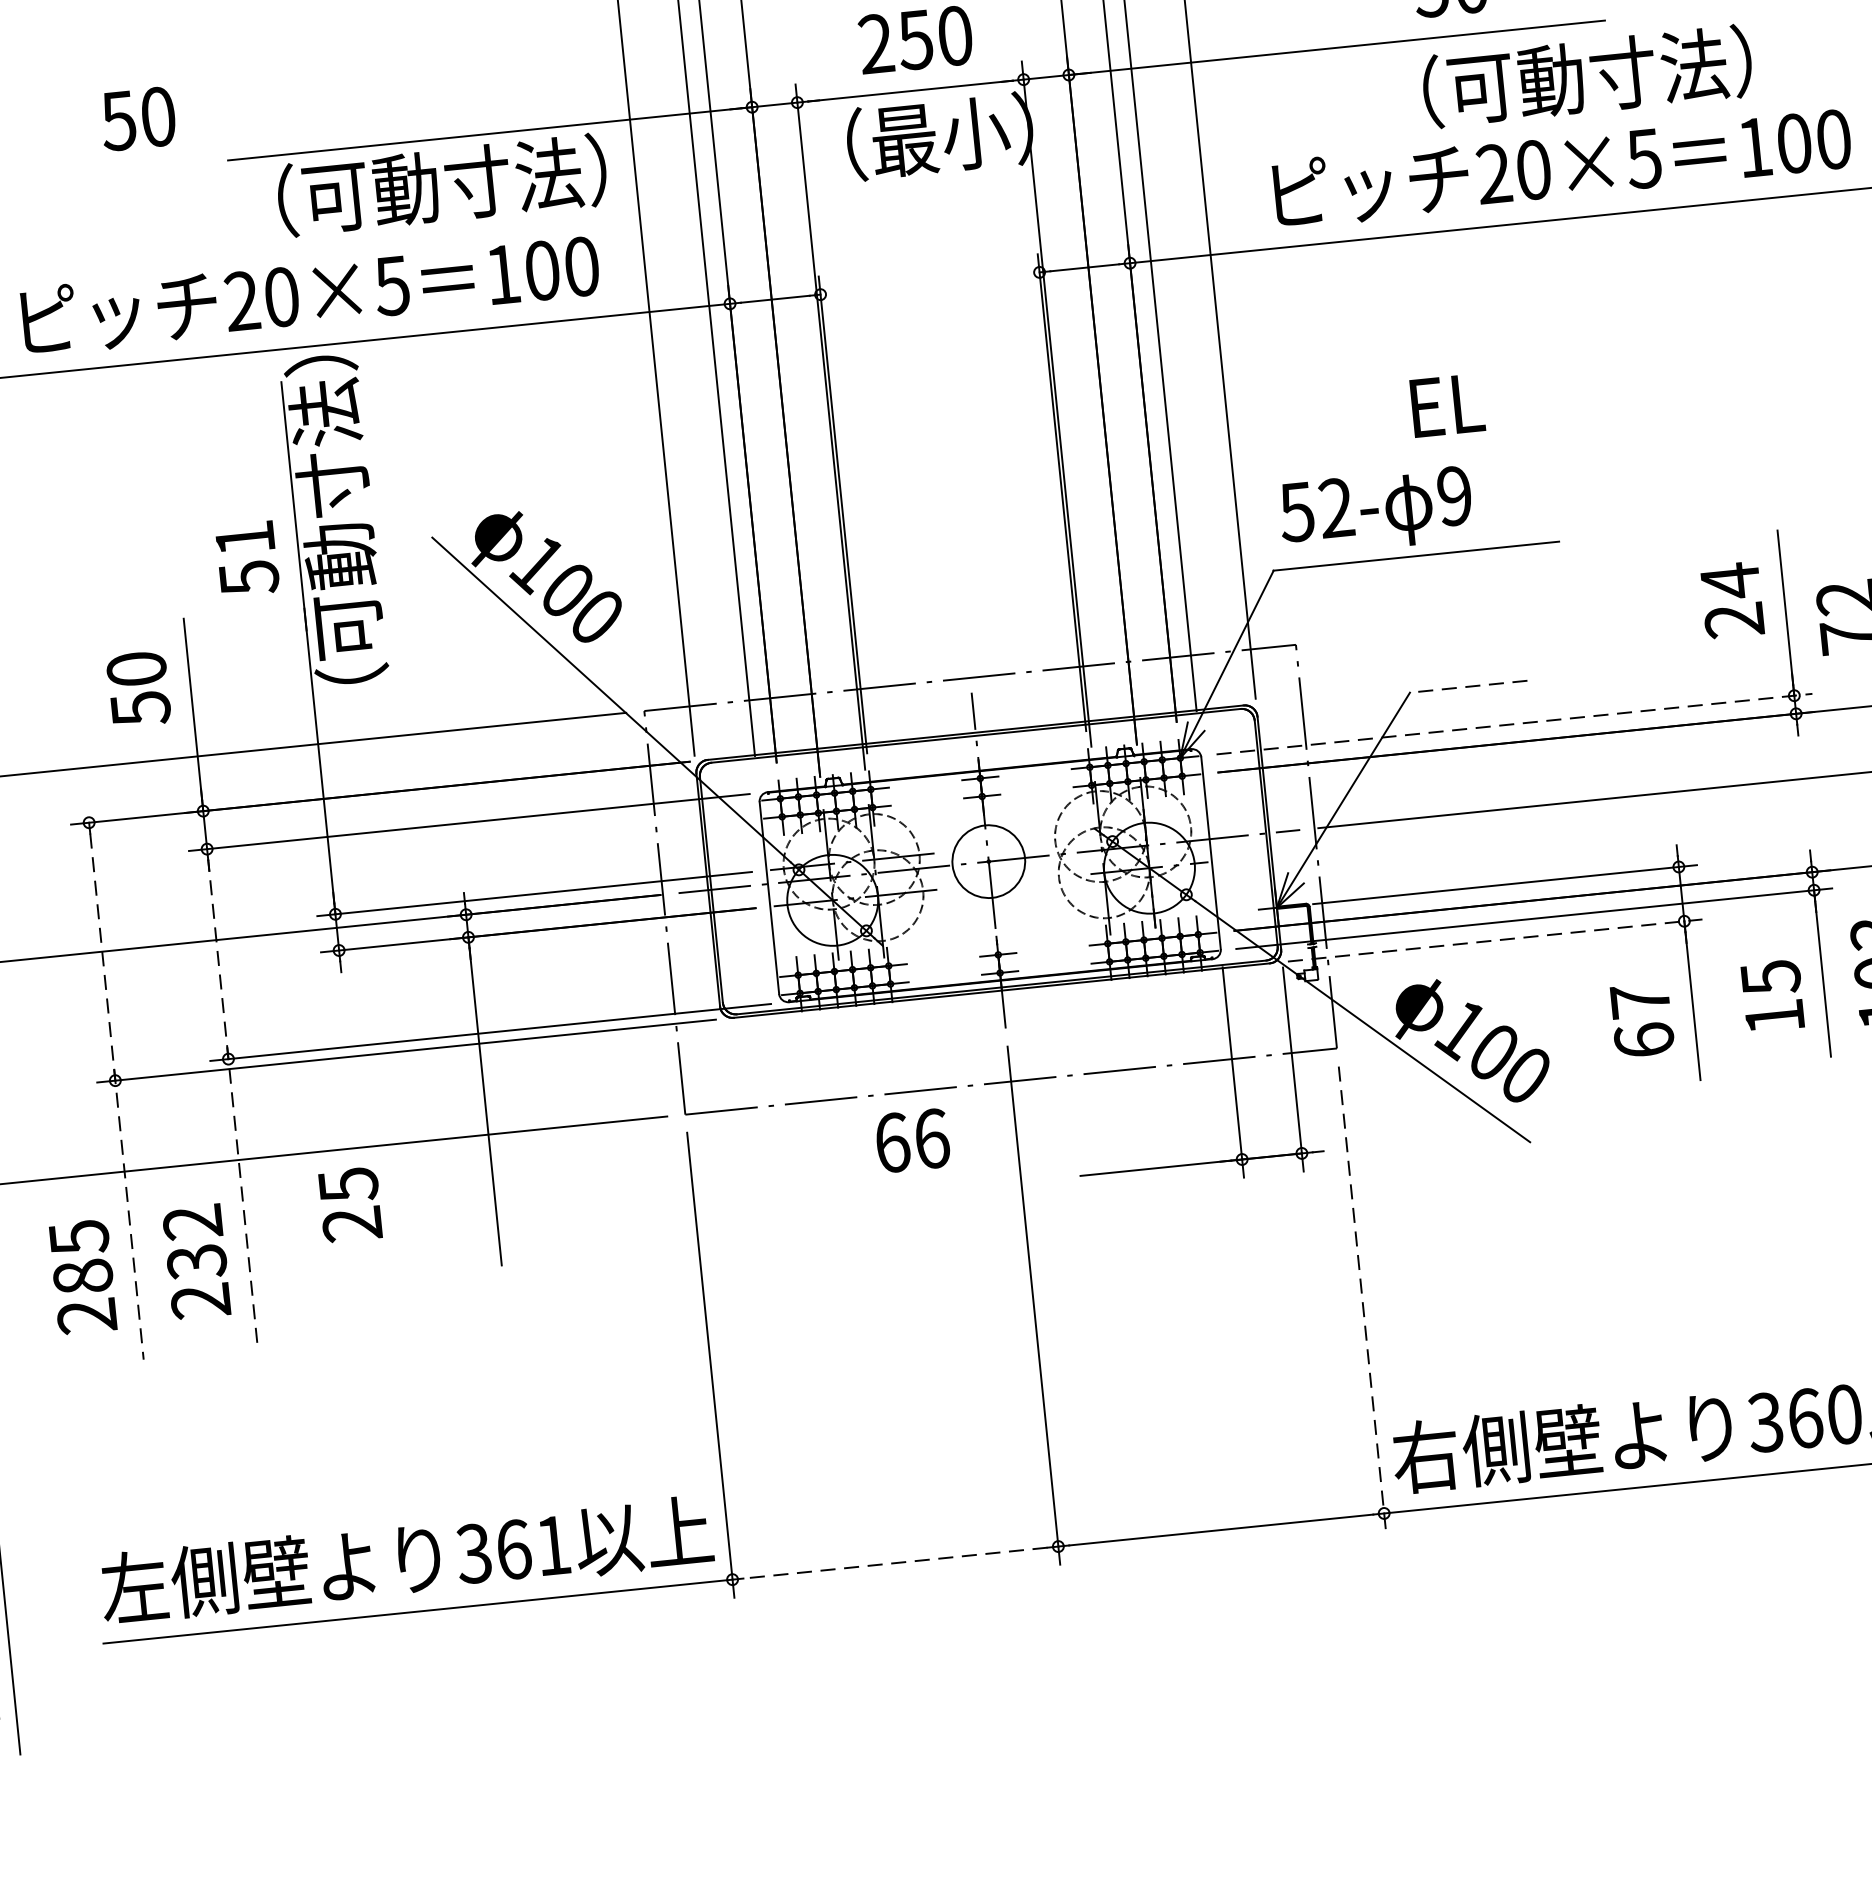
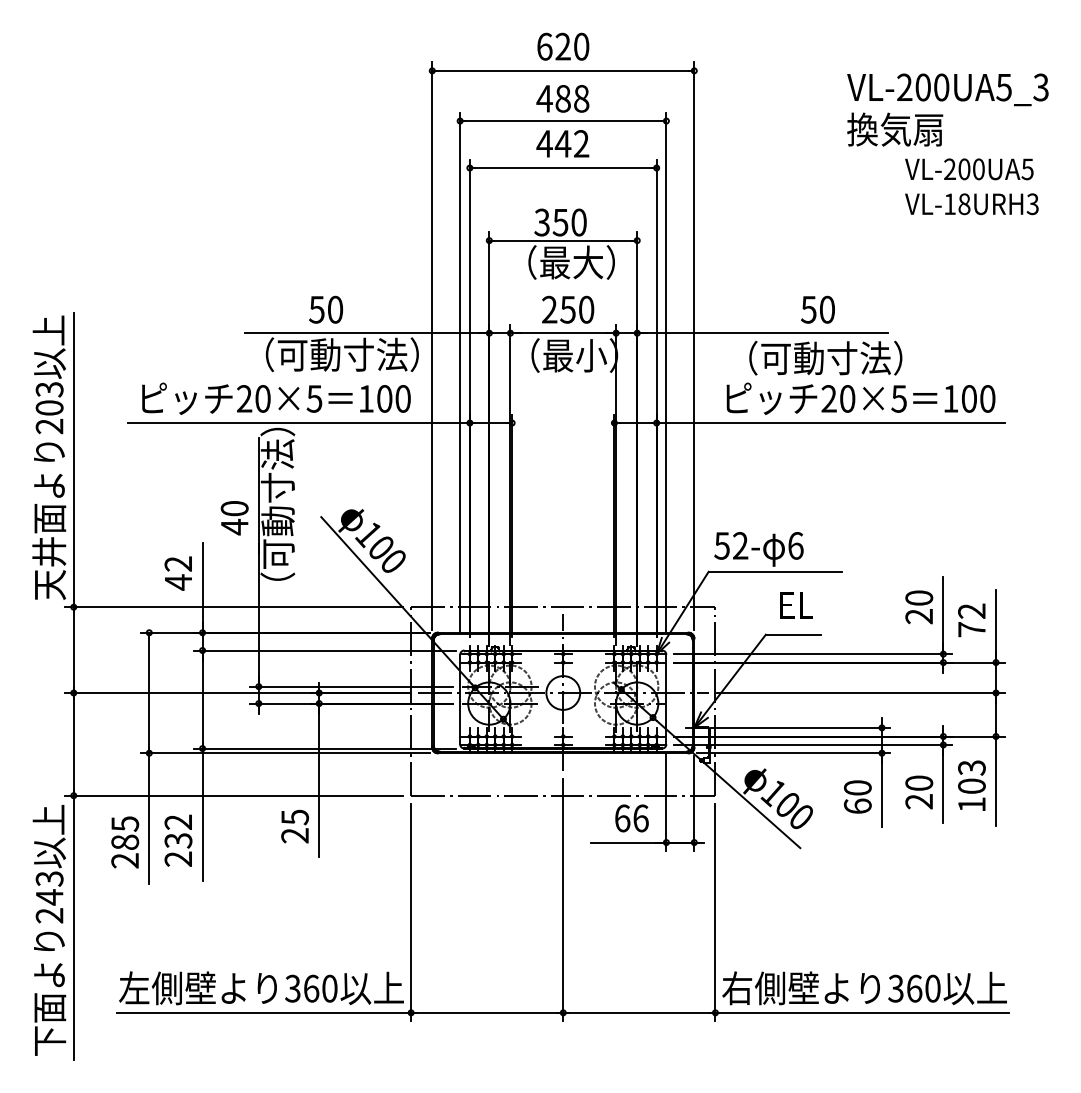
text: (1586, 75) -> (825, 357), moved
text: (139, 118) -> (326, 309), moved
text: (1447, 405) -> (796, 605), moved
text: (1454, 495) -> (795, 545), 9 -> 6
text: (246, 559) -> (234, 518), 51 -> 40
text: (1730, 579) -> (919, 597), 24 -> 20
line: (1466, 686) -> (792, 634), dashed -> solid
text: (138, 689) -> (178, 573), 50 -> 42
line: (1516, 724) -> (813, 654), dashed -> solid
line: (1494, 941) -> (793, 753), dashed -> solid
text: (1773, 997) -> (919, 792), 15 -> 20
text: (1639, 1000) -> (857, 787), 67 -> 60
line: (117, 1096) -> (149, 760), dashed -> solid
line: (232, 1101) -> (202, 768), dashed -> solid
text: (911, 1141) -> (631, 818), moved
text: (351, 1204) -> (295, 826), moved
line: (1362, 1298) -> (715, 912), dashed -> solid
text: (552, 1545) -> (329, 988), 361 -> 360
line: (896, 1562) -> (487, 1012), dashed -> solid

